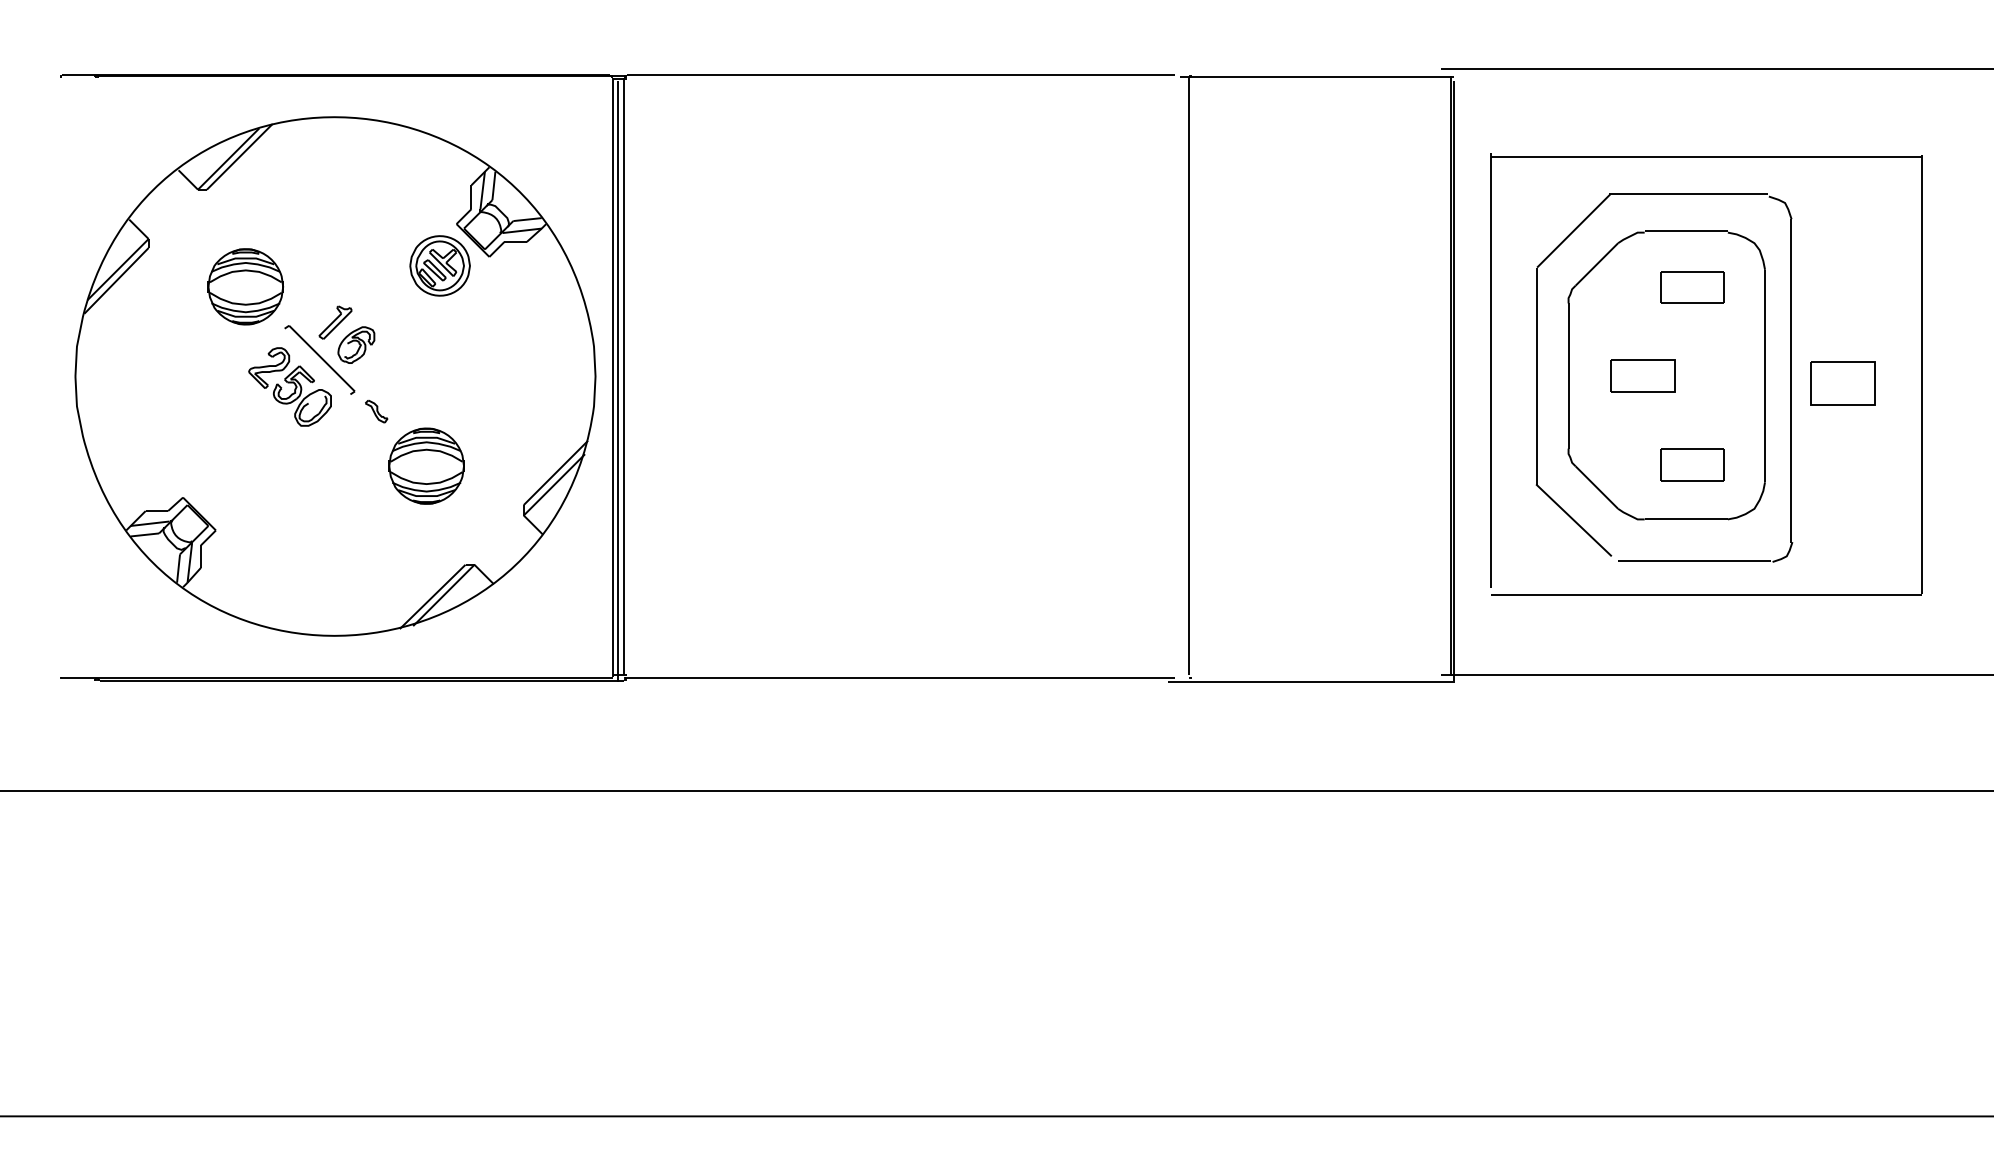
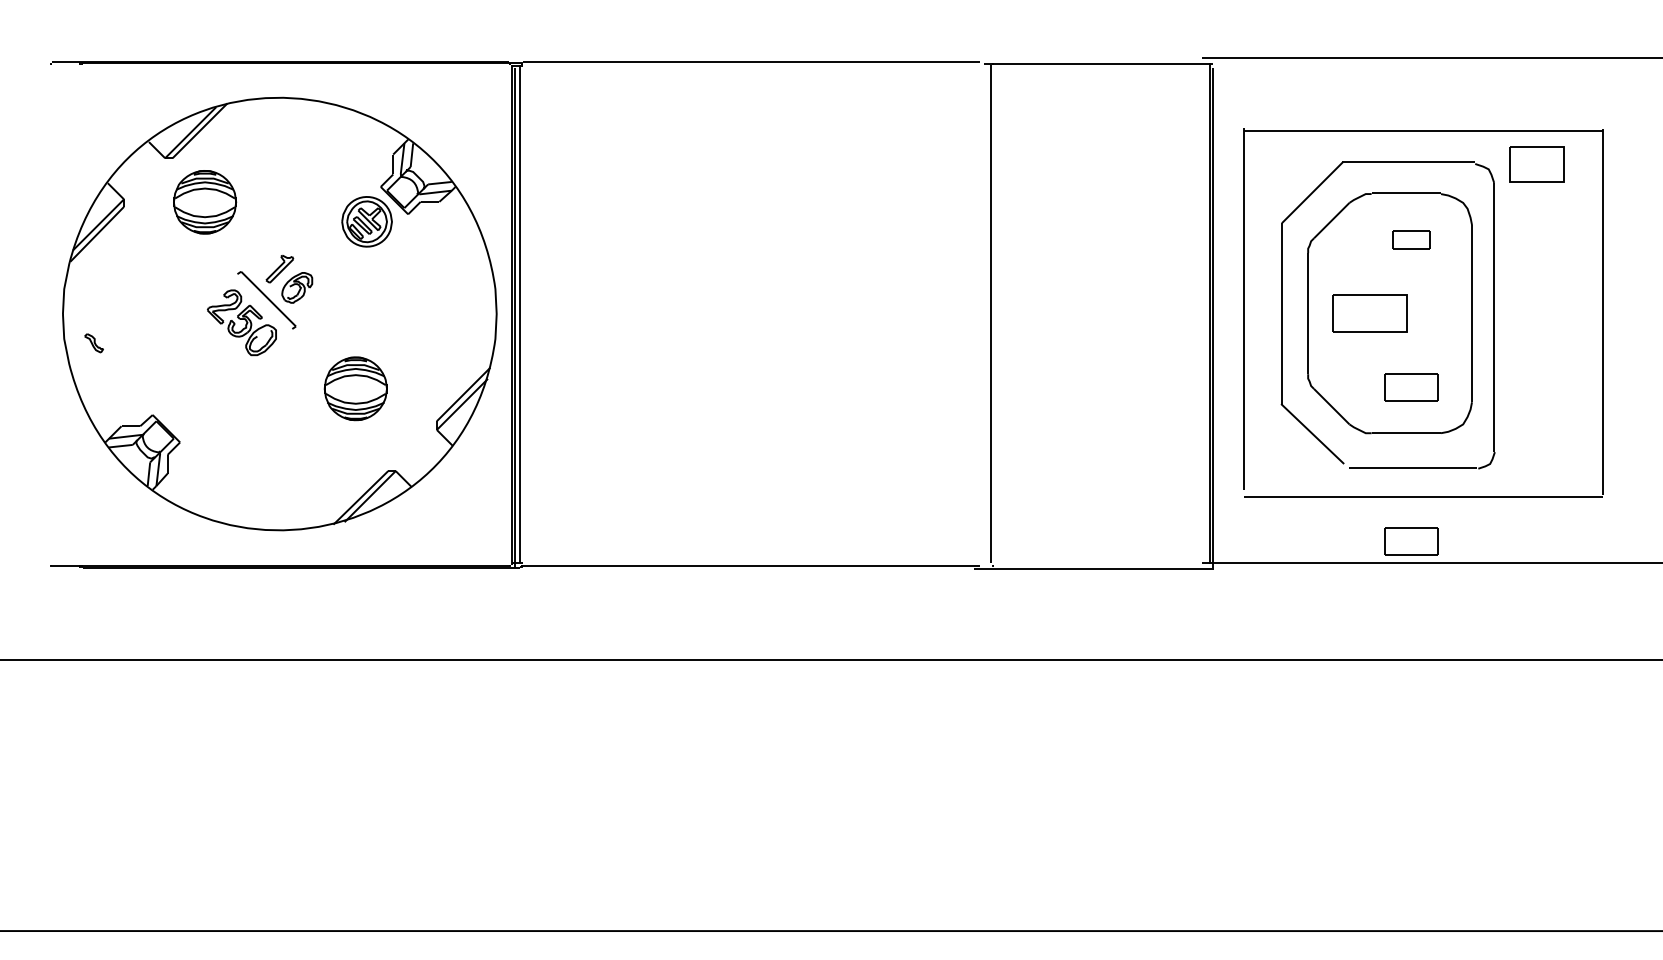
part: (246, 287) -> (205, 202), moved
part: (1692, 287) -> (1411, 239), size x0.7
part: (1643, 375) -> (1370, 313), size x1.4
part: (1842, 383) -> (1536, 164), moved
part: (375, 411) -> (93, 343), moved
part: (1692, 649) -> (1411, 541), added

